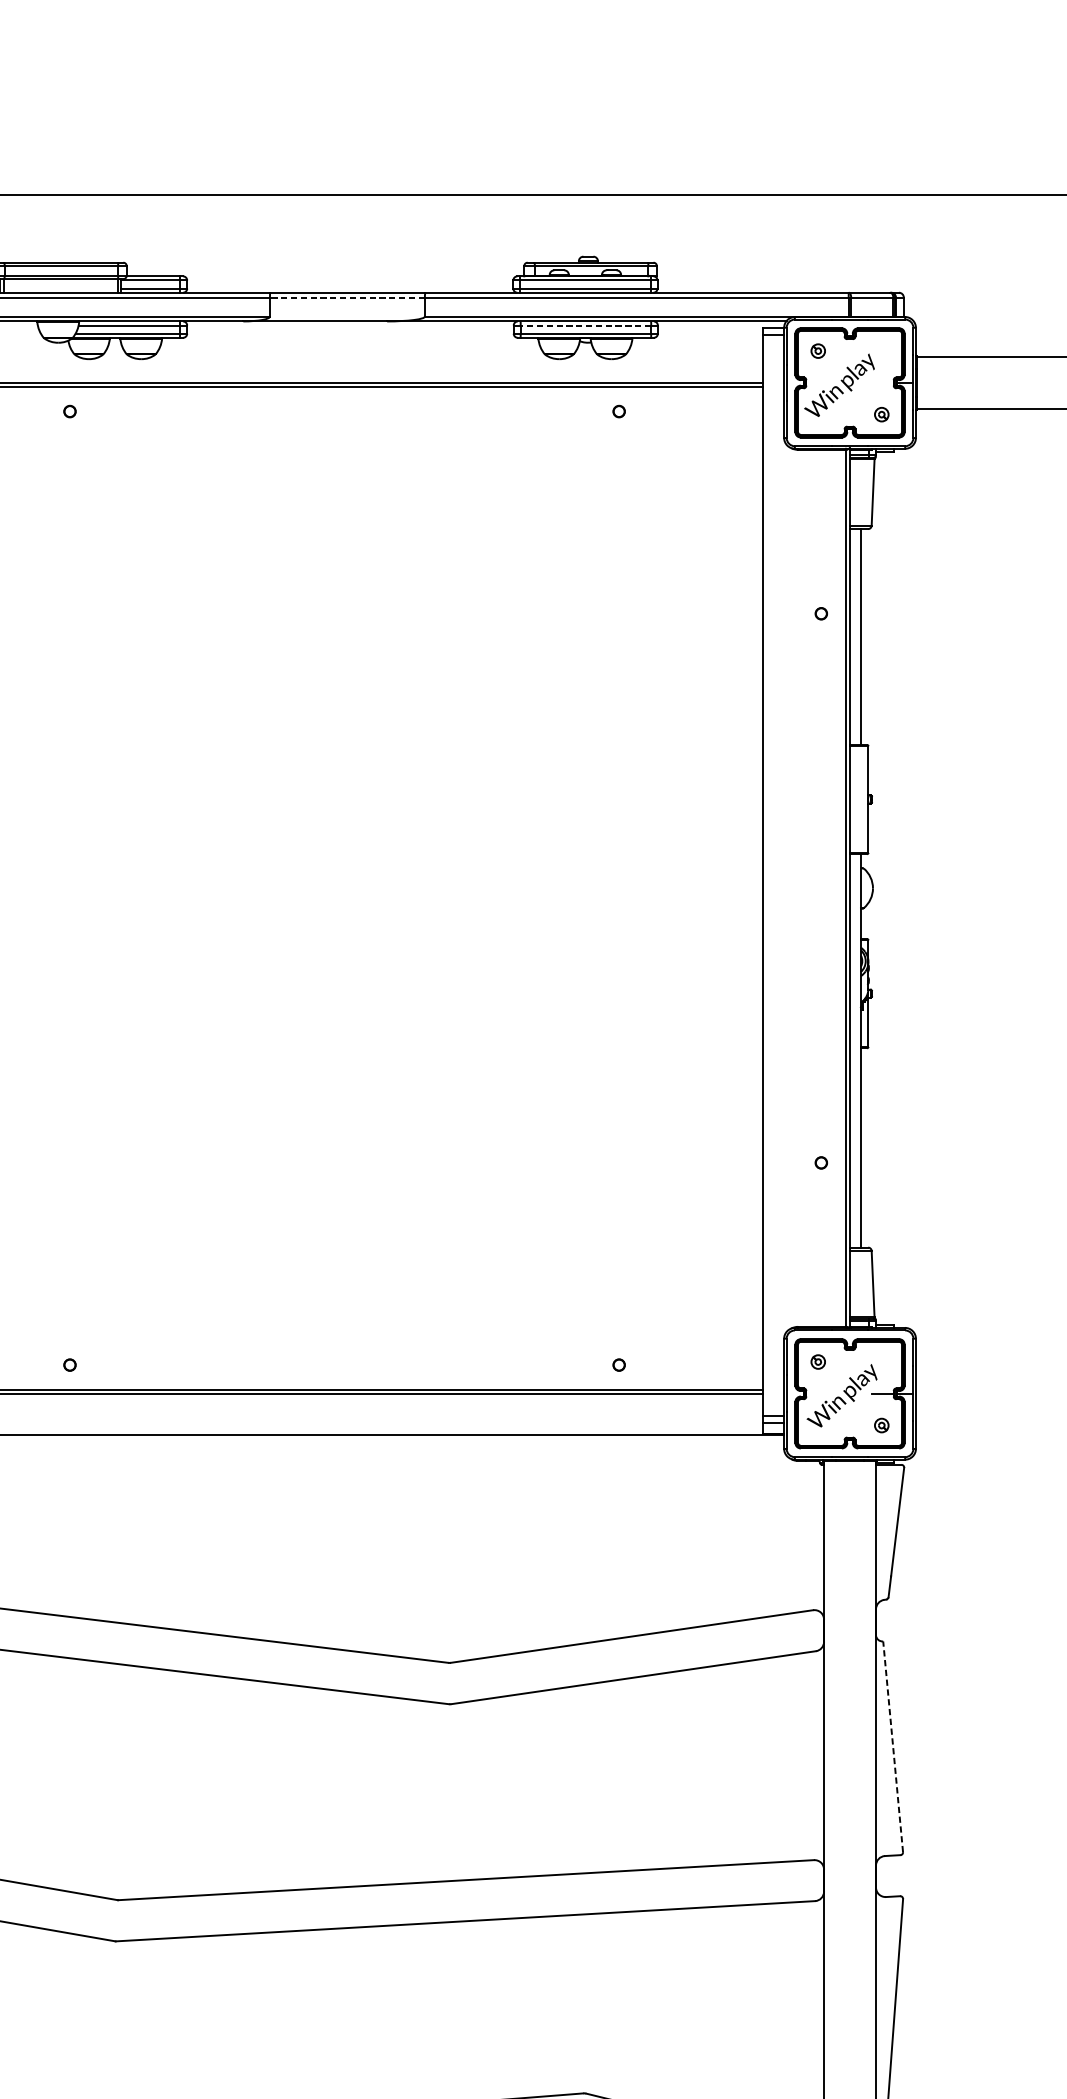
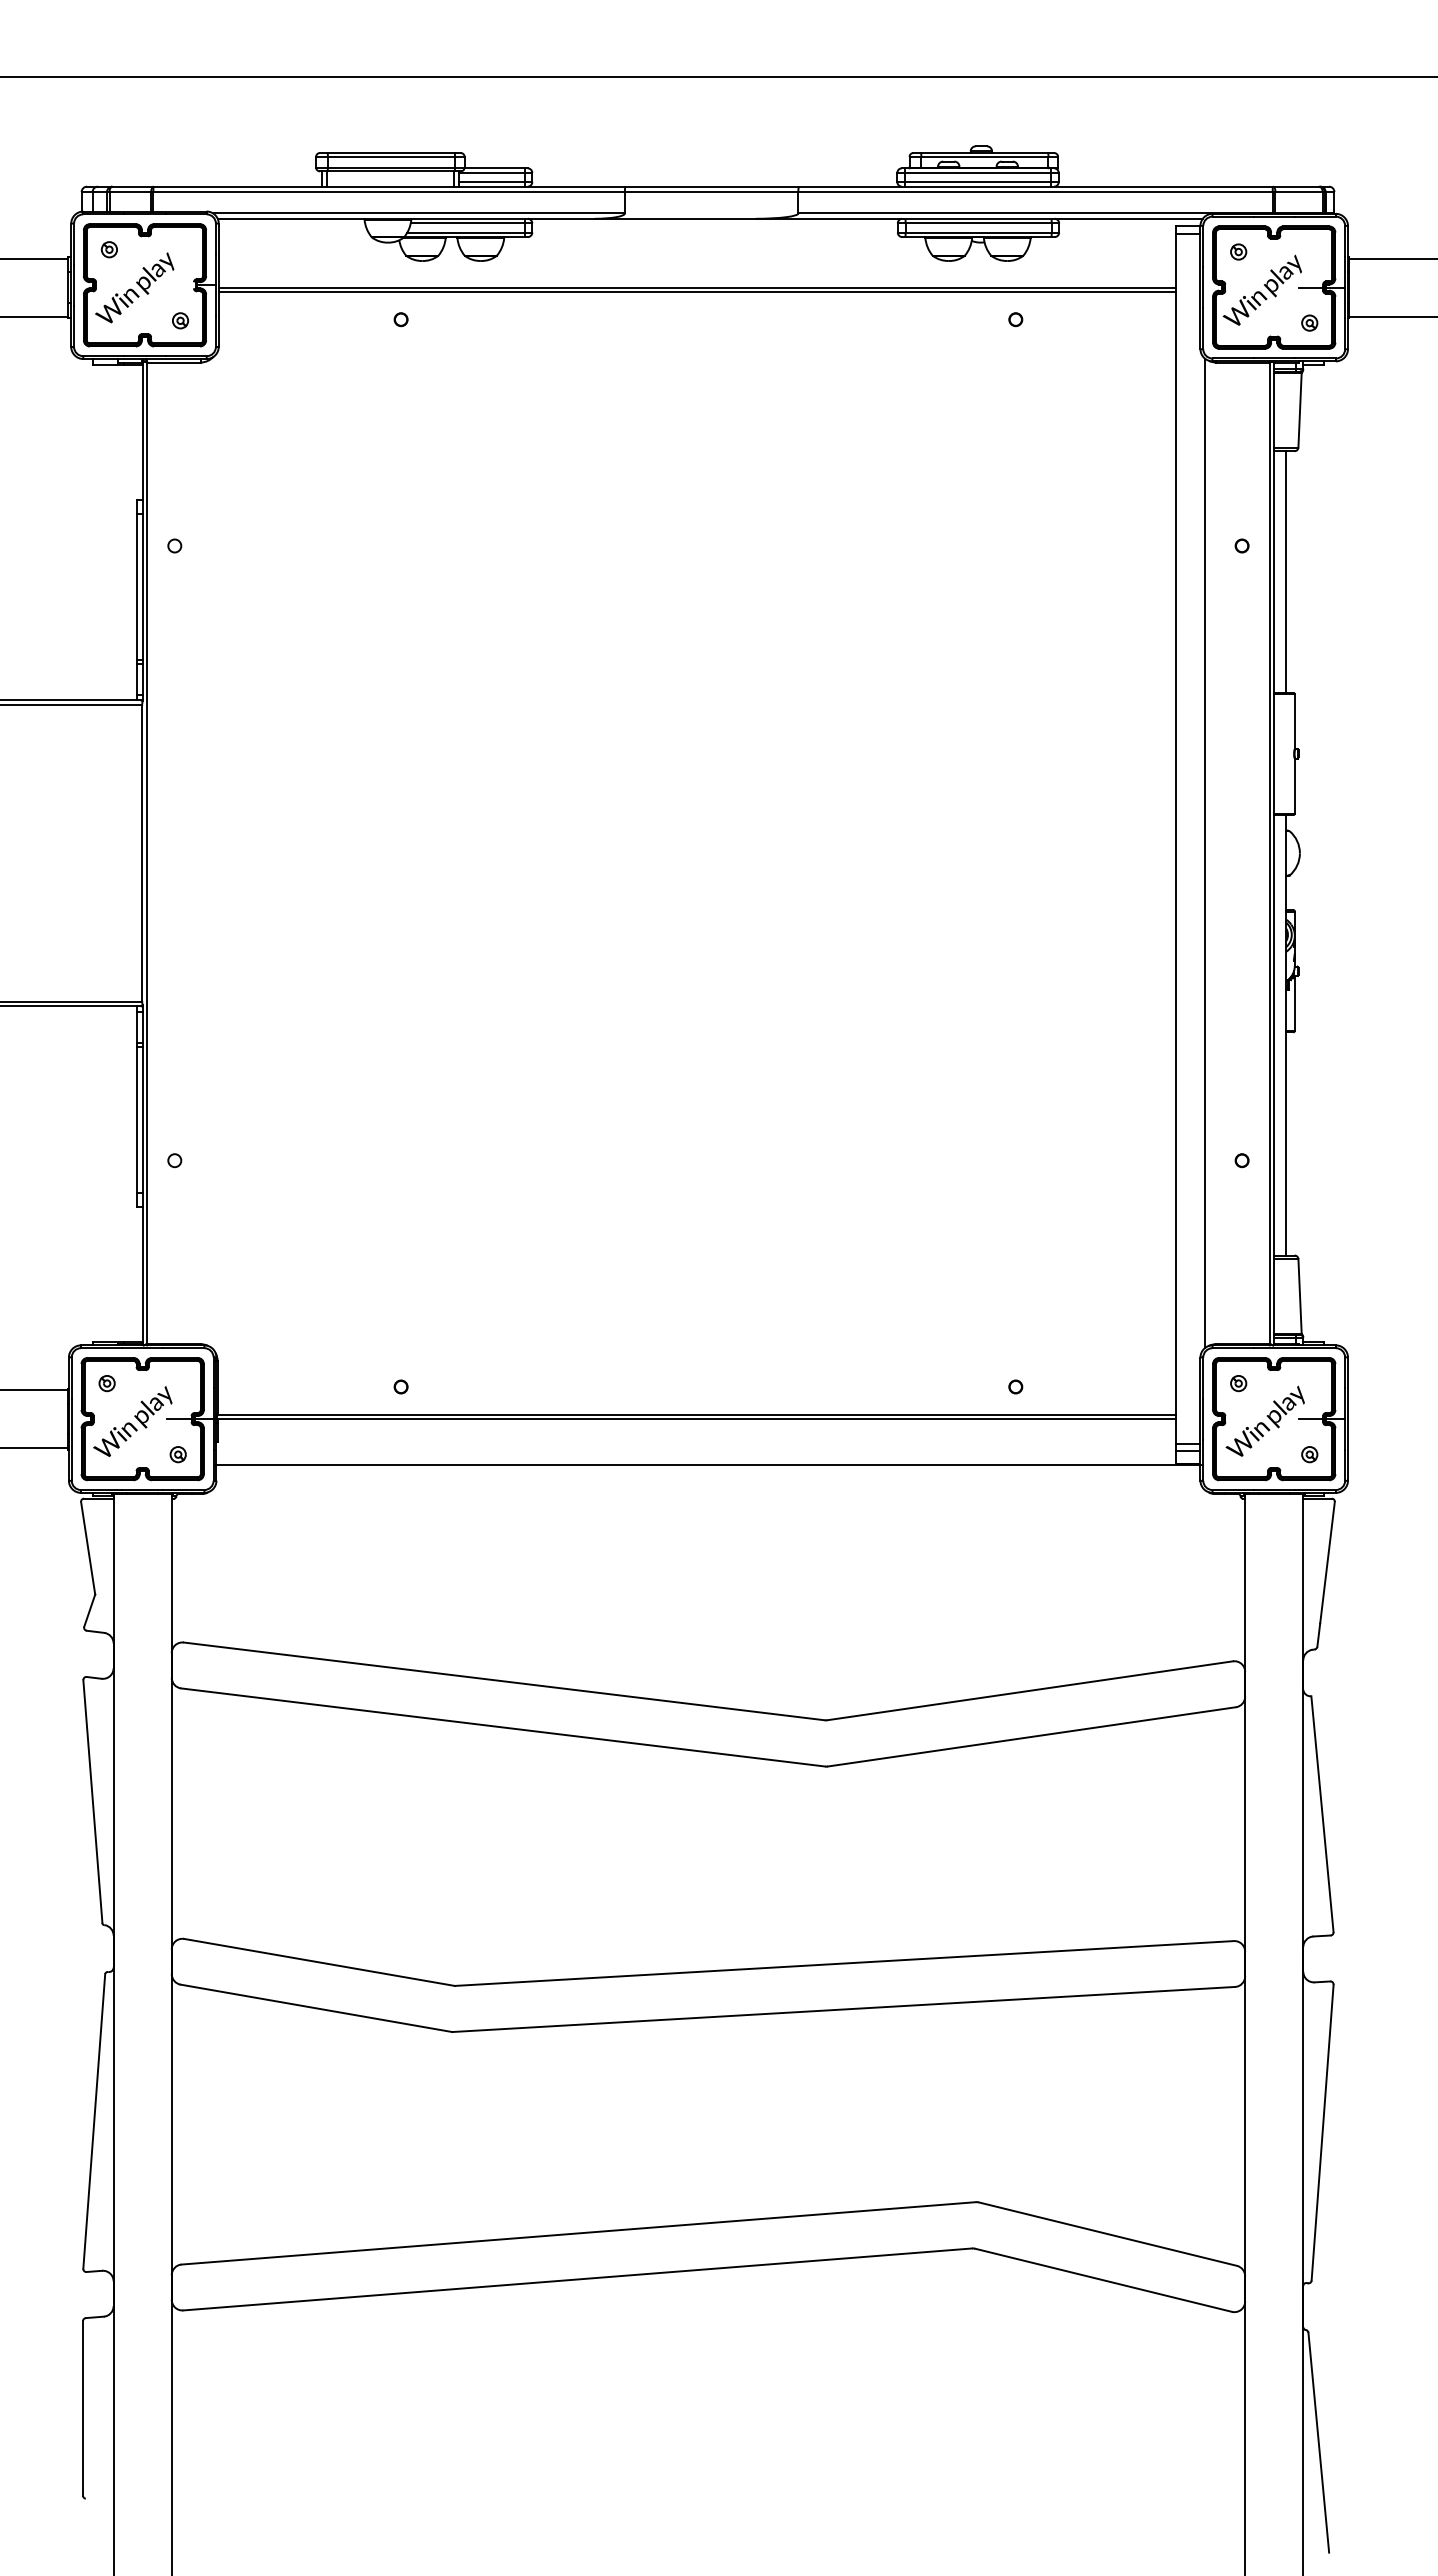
line: (347, 297) -> (711, 192), dashed -> solid
line: (585, 325) -> (978, 223), dashed -> solid
line: (882, 382) -> (1310, 287), added
line: (788, 887) -> (1205, 852), added
line: (893, 1746) -> (1322, 1813), dashed -> solid

